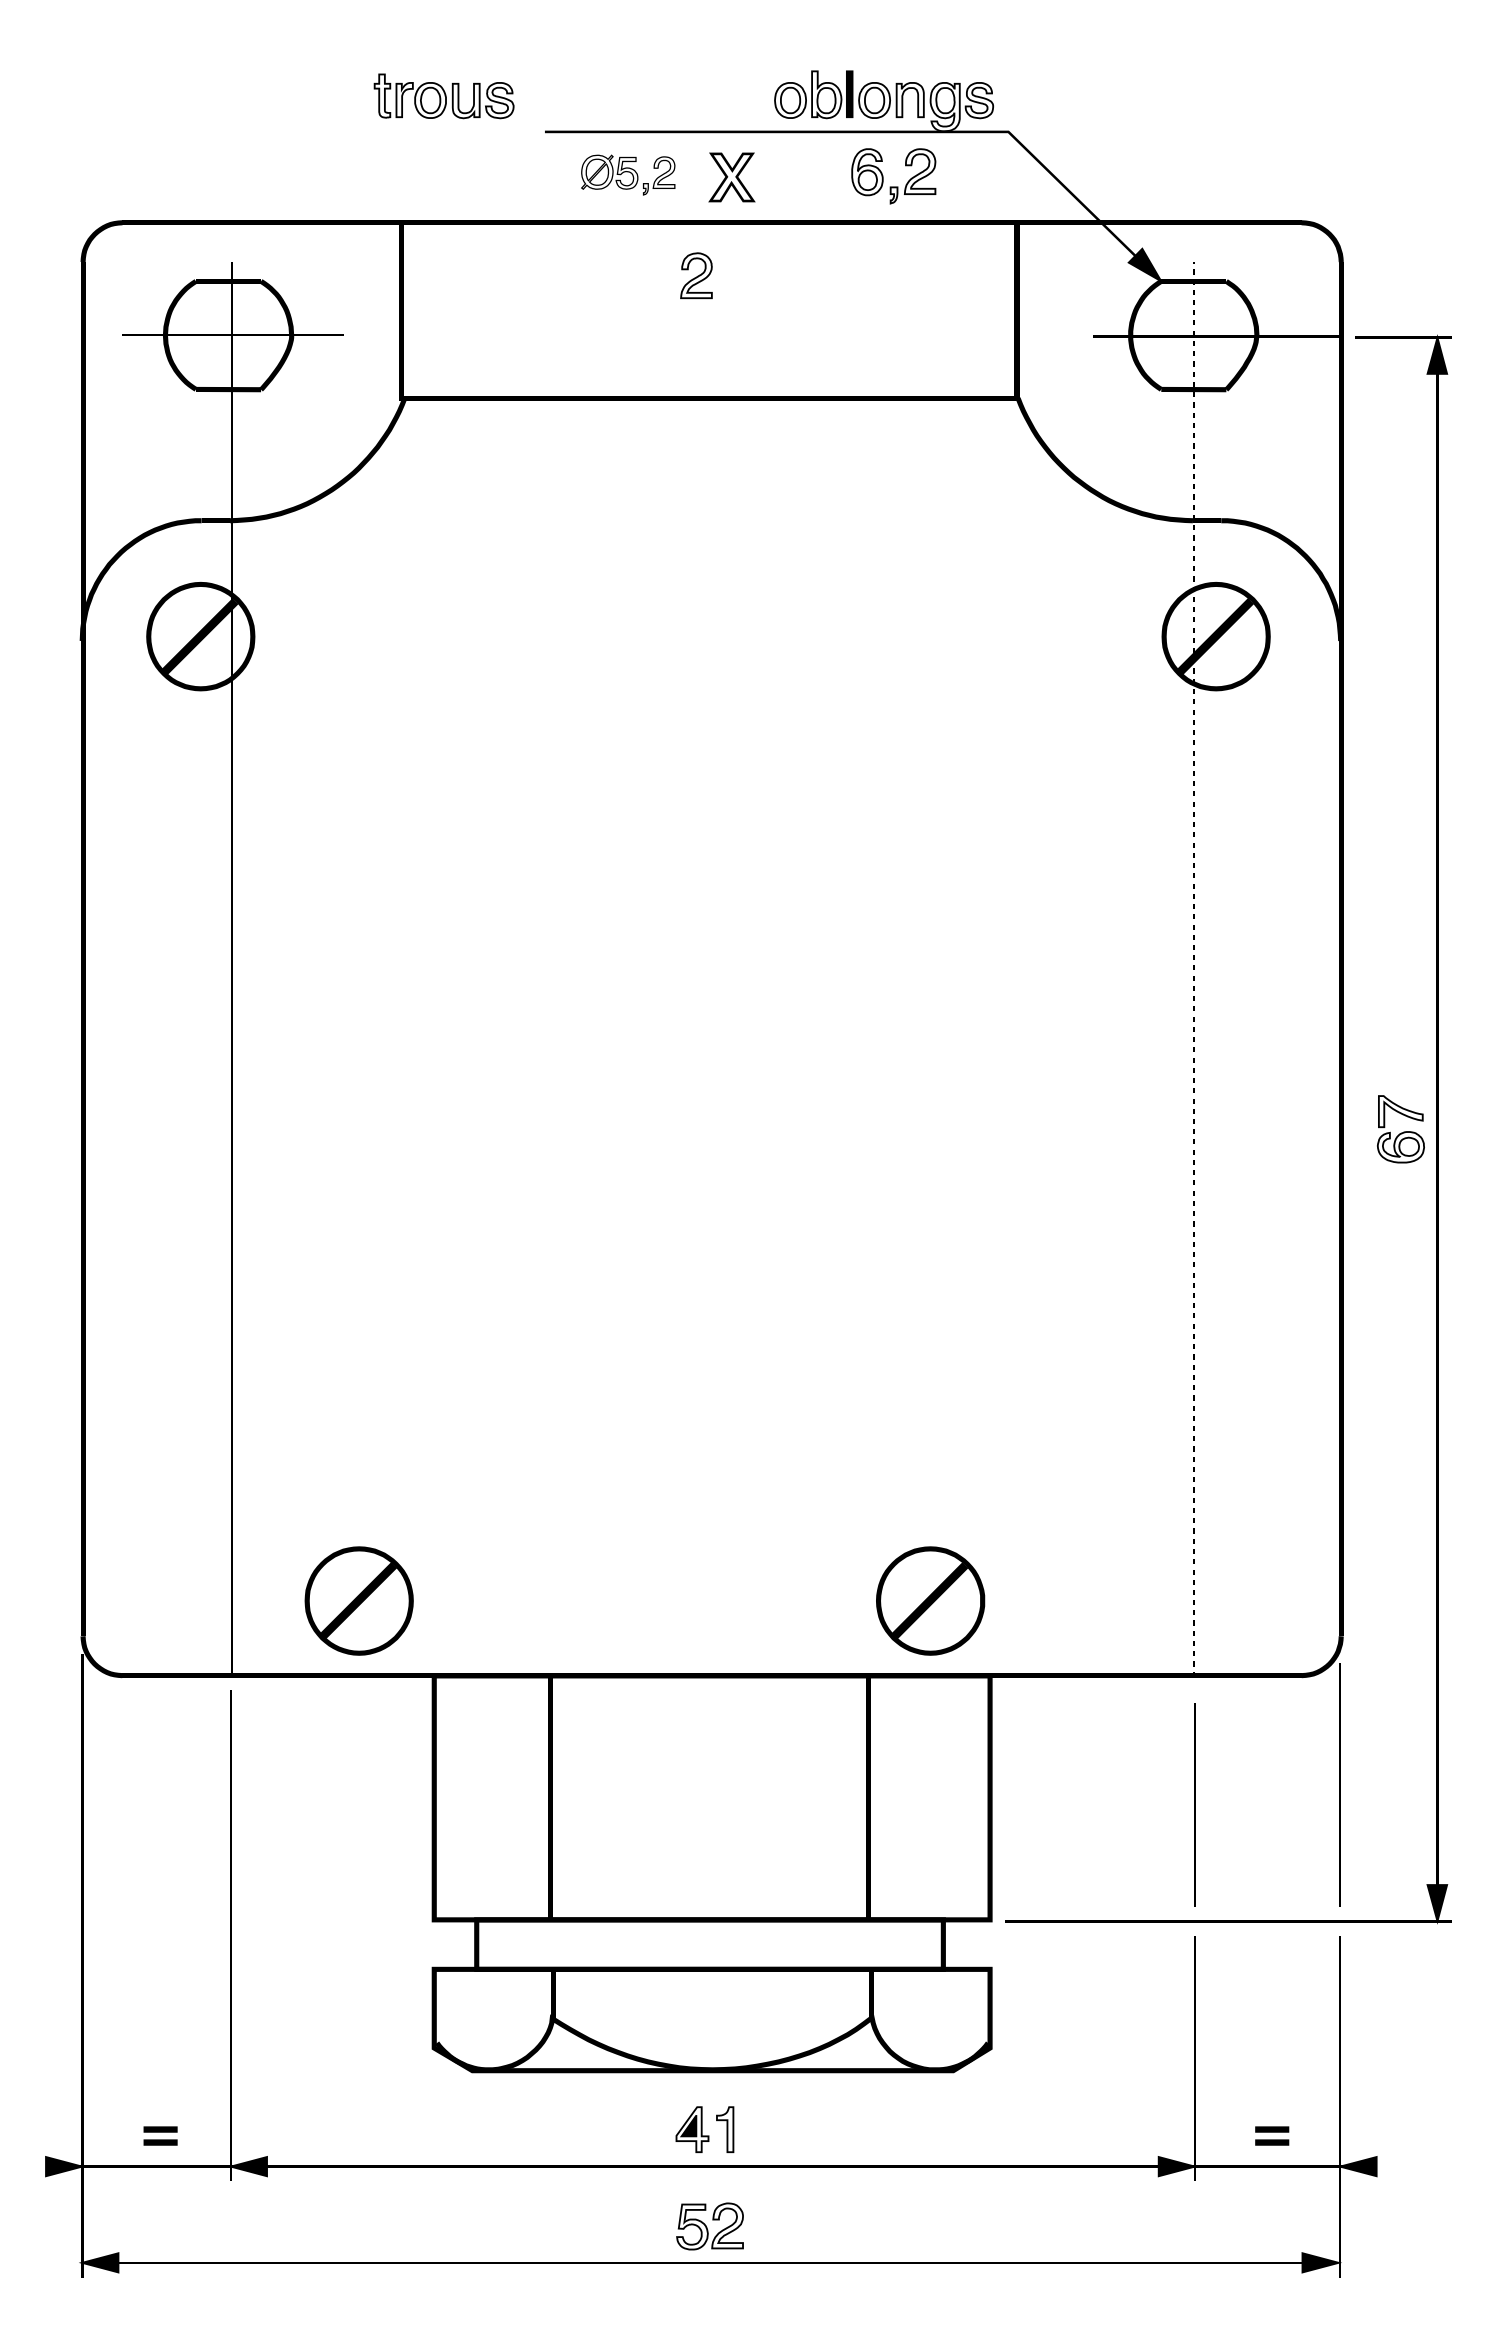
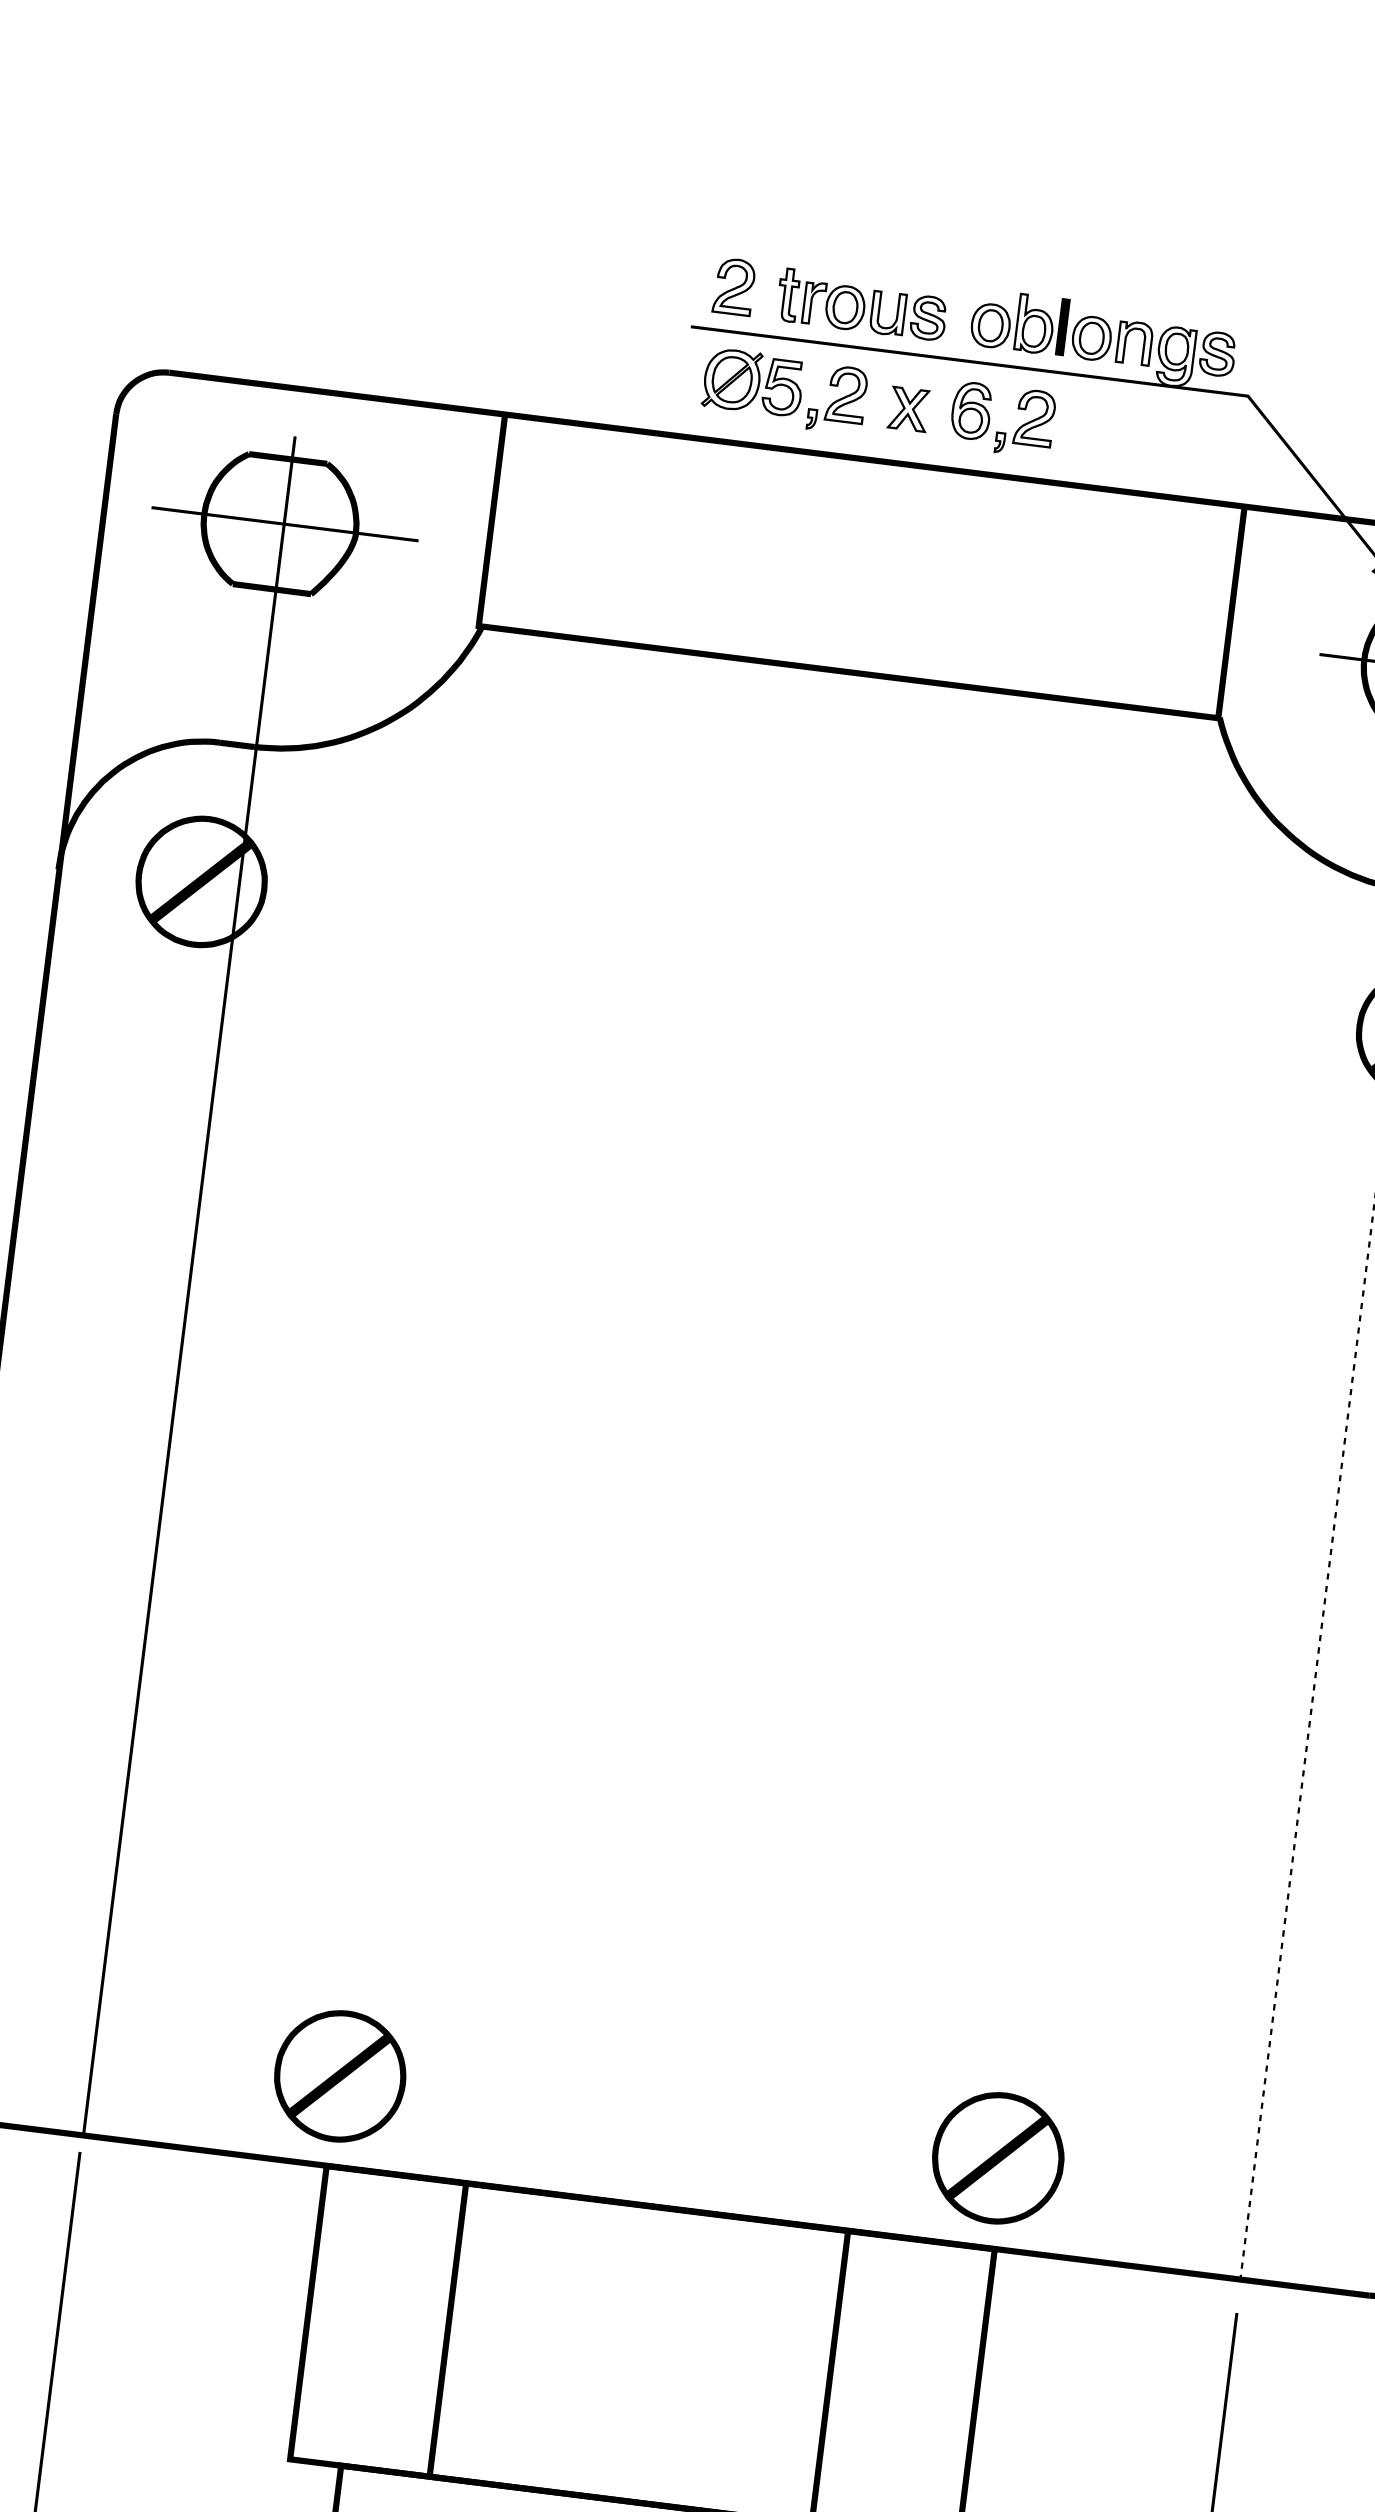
part: (443, 96) -> (861, 304), moved
part: (627, 174) -> (783, 390), size x1.43
part: (731, 176) -> (908, 408), size x0.71
part: (883, 176) -> (990, 418), moved
part: (696, 275) -> (734, 286), moved
part: (358, 1600) -> (339, 2075), moved
part: (930, 1600) -> (998, 2157), moved

